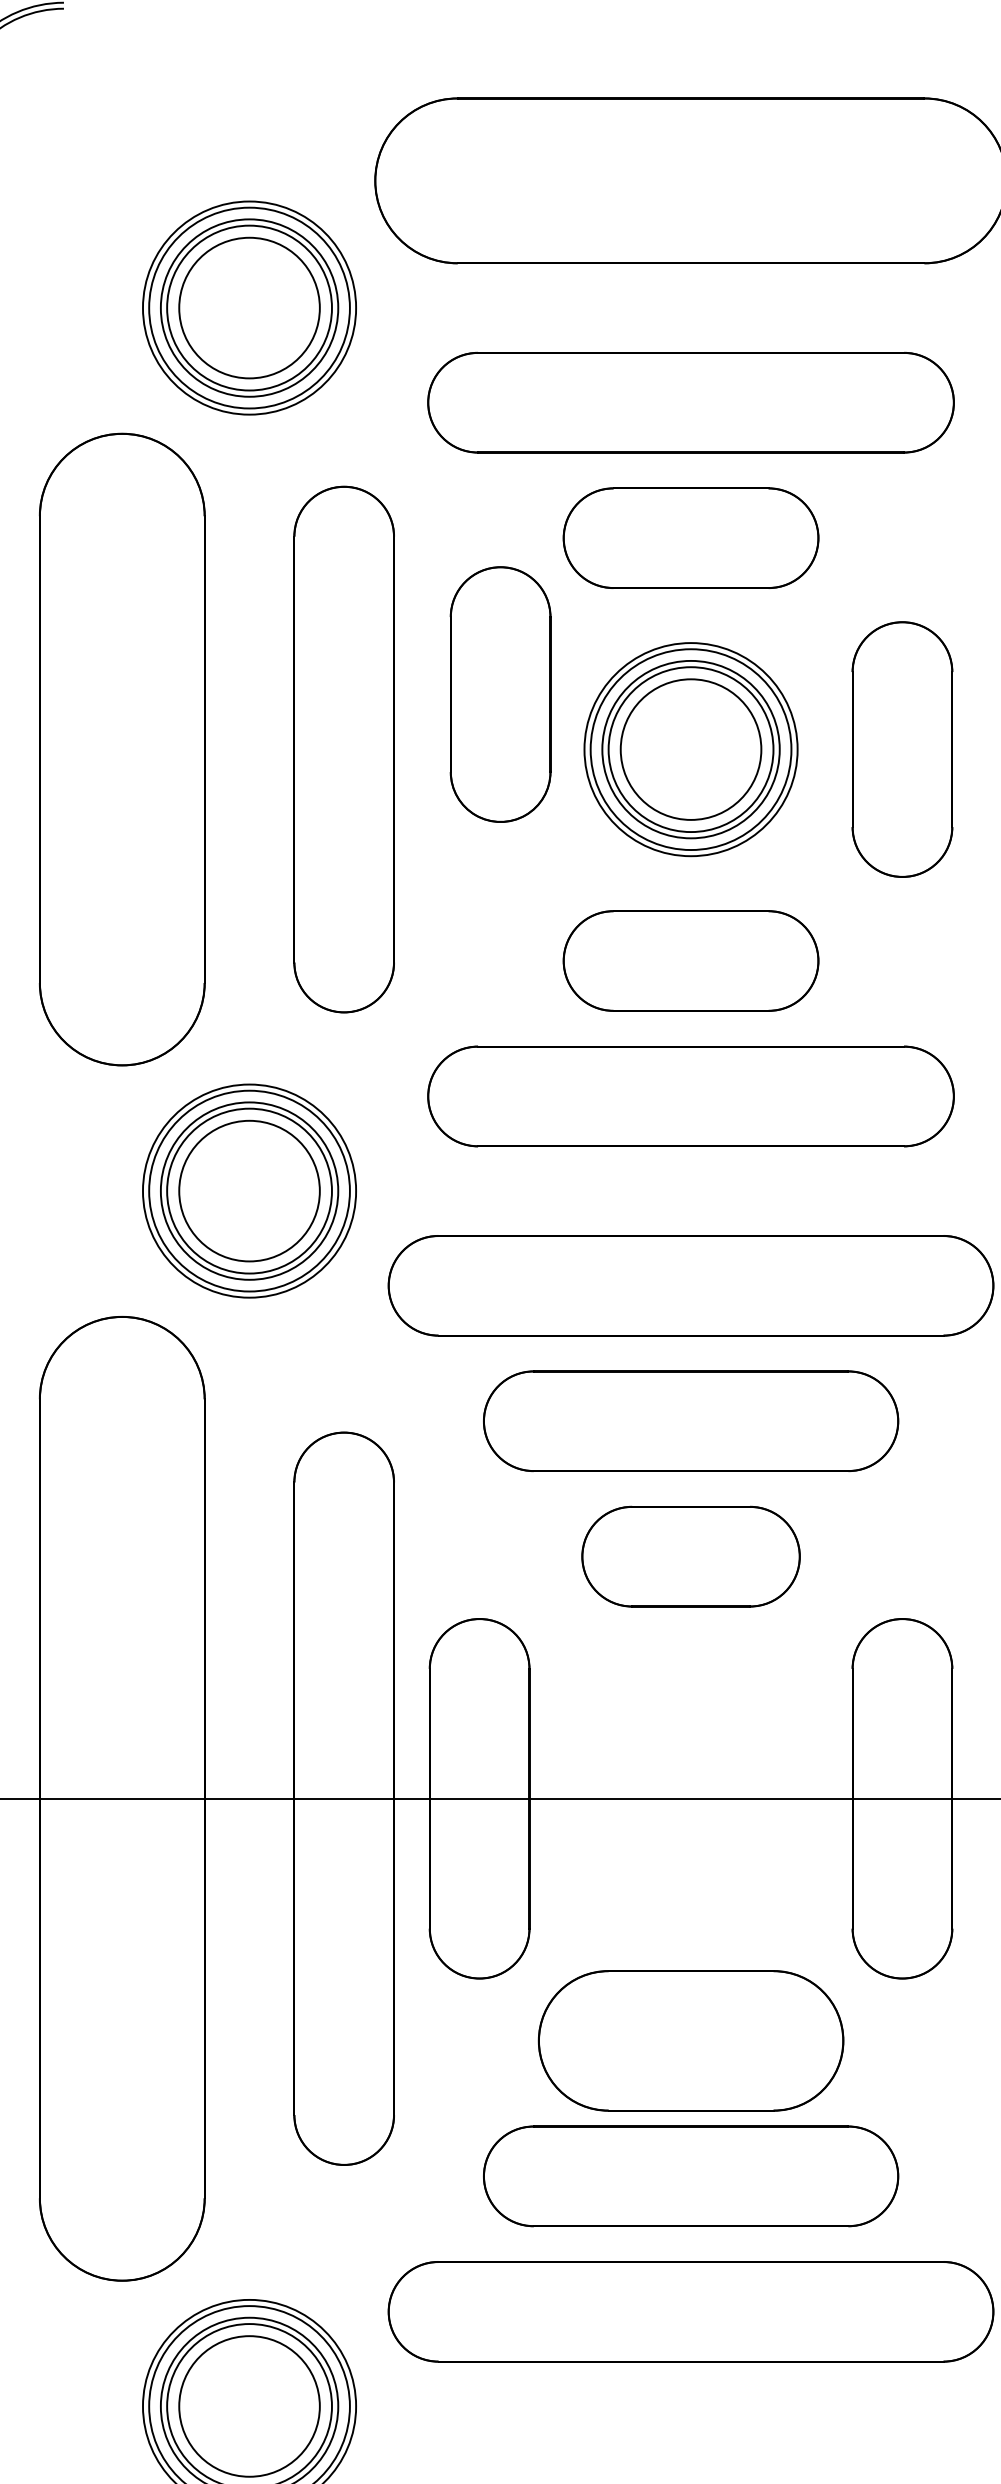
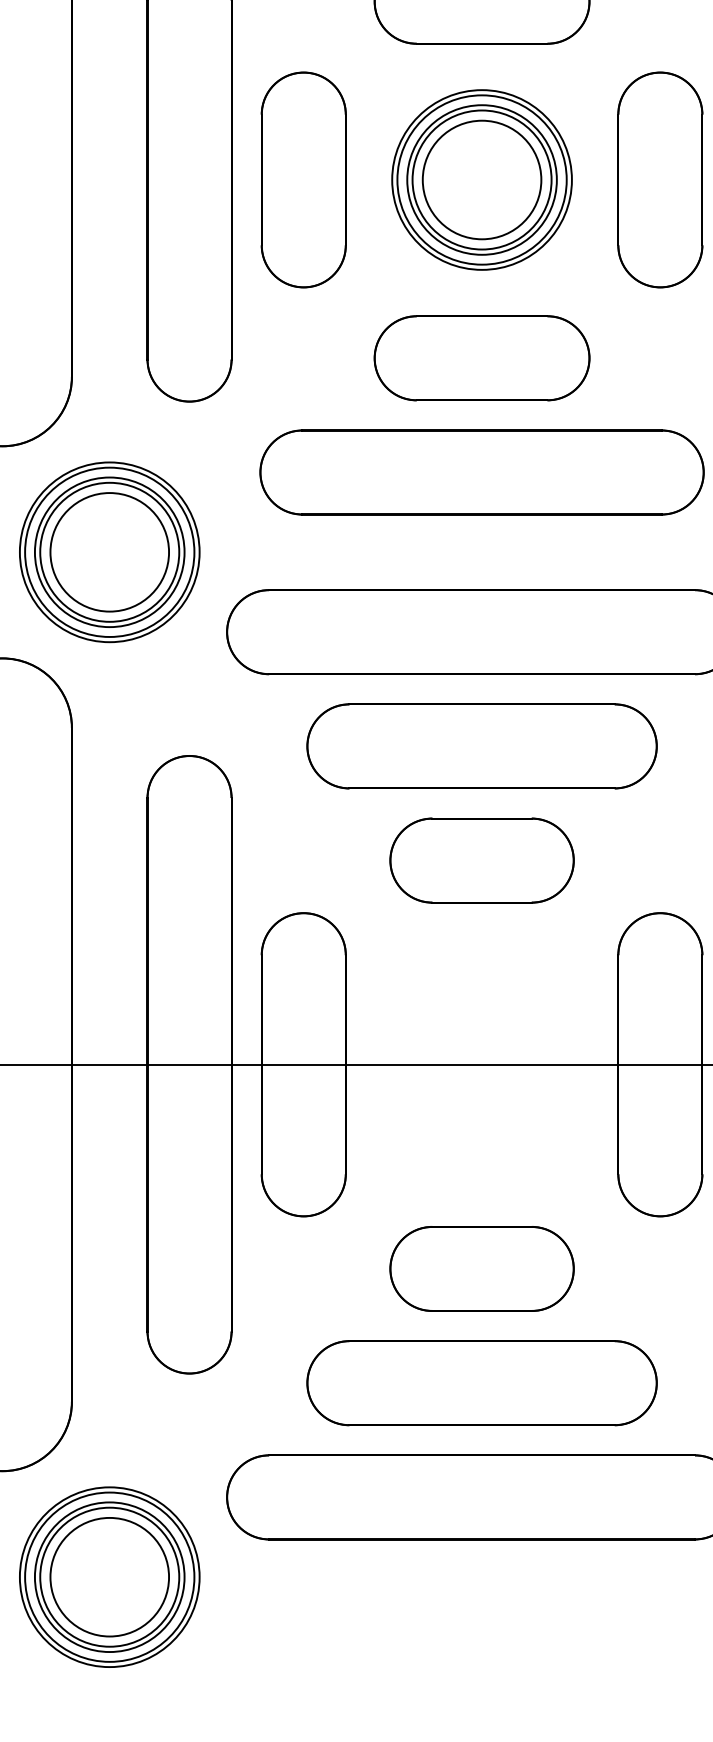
part: (500, 694) -> (303, 179), moved
part: (690, 2040) -> (481, 1268), size x0.71

